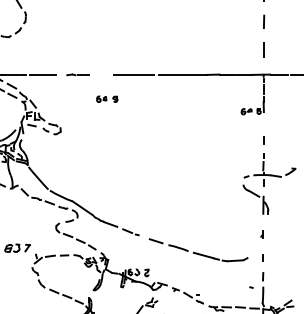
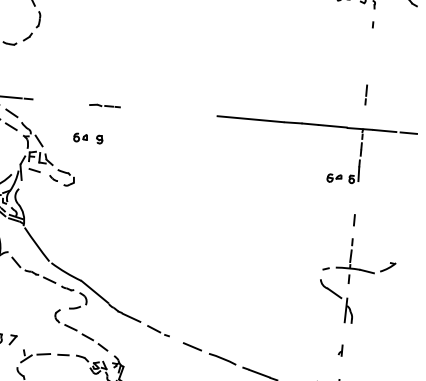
line: (264, 21) -> (370, 55), removed
line: (43, 74) -> (57, 101), removed
line: (133, 74) -> (182, 112), removed
part: (107, 98) -> (88, 137), moved

